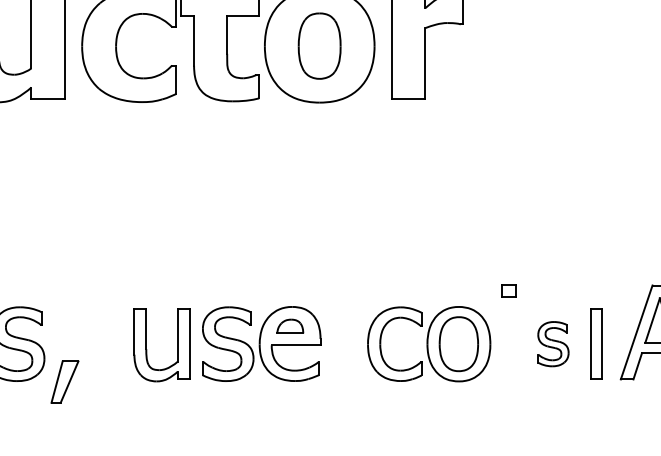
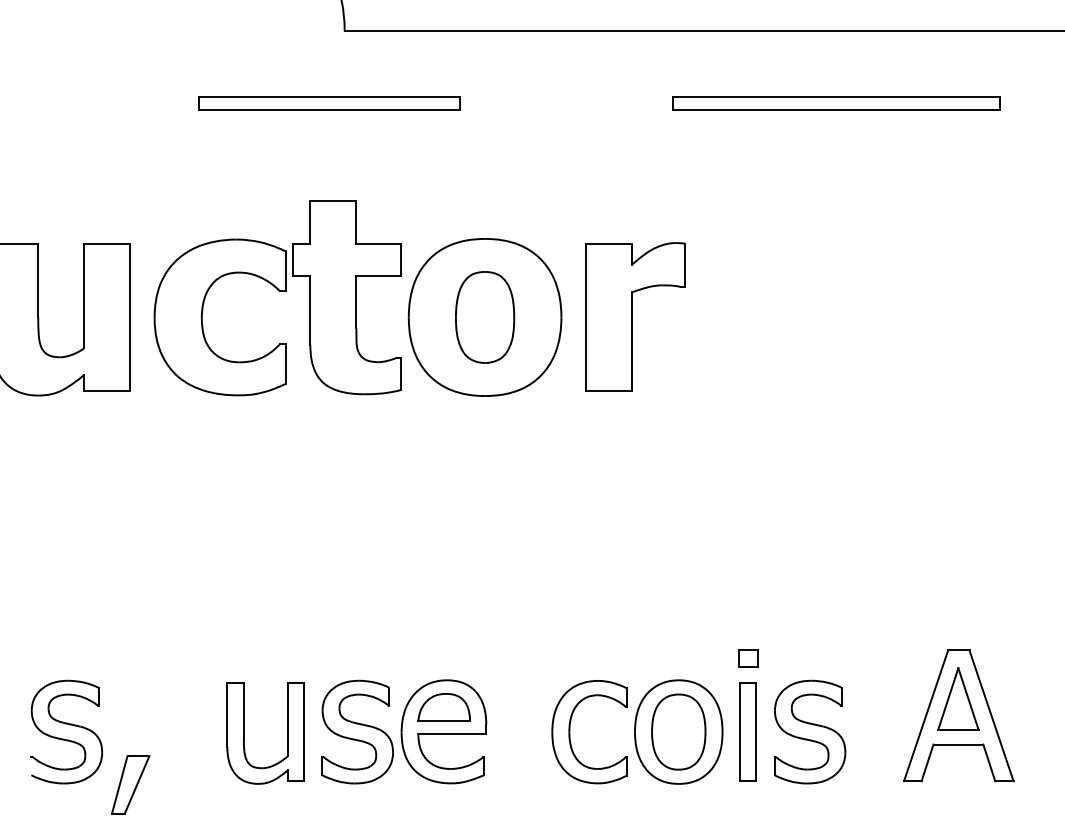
part: (289, 326) -> (443, 707), size x1.43
part: (553, 343) -> (810, 731), size x1.67
part: (596, 343) -> (747, 731), moved

